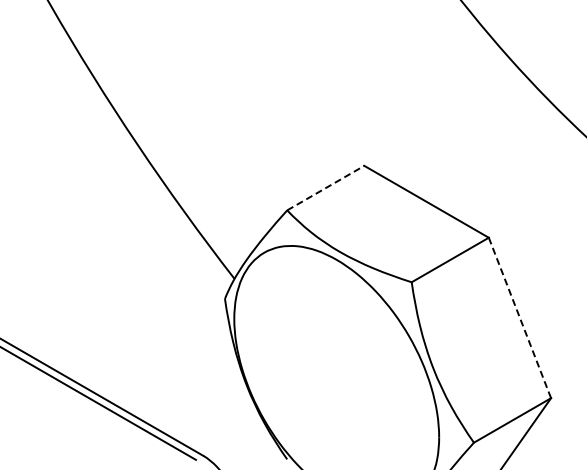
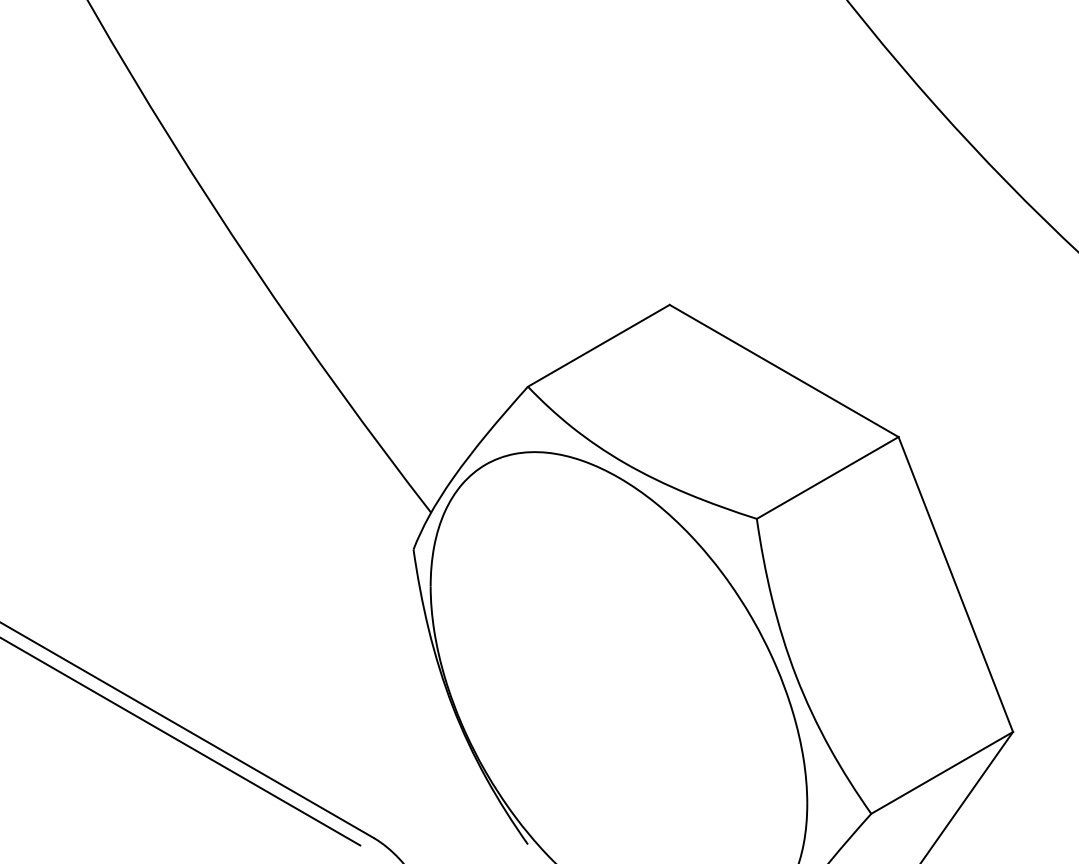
line: (325, 188) -> (598, 346), dashed -> solid
line: (520, 318) -> (956, 585), dashed -> solid

